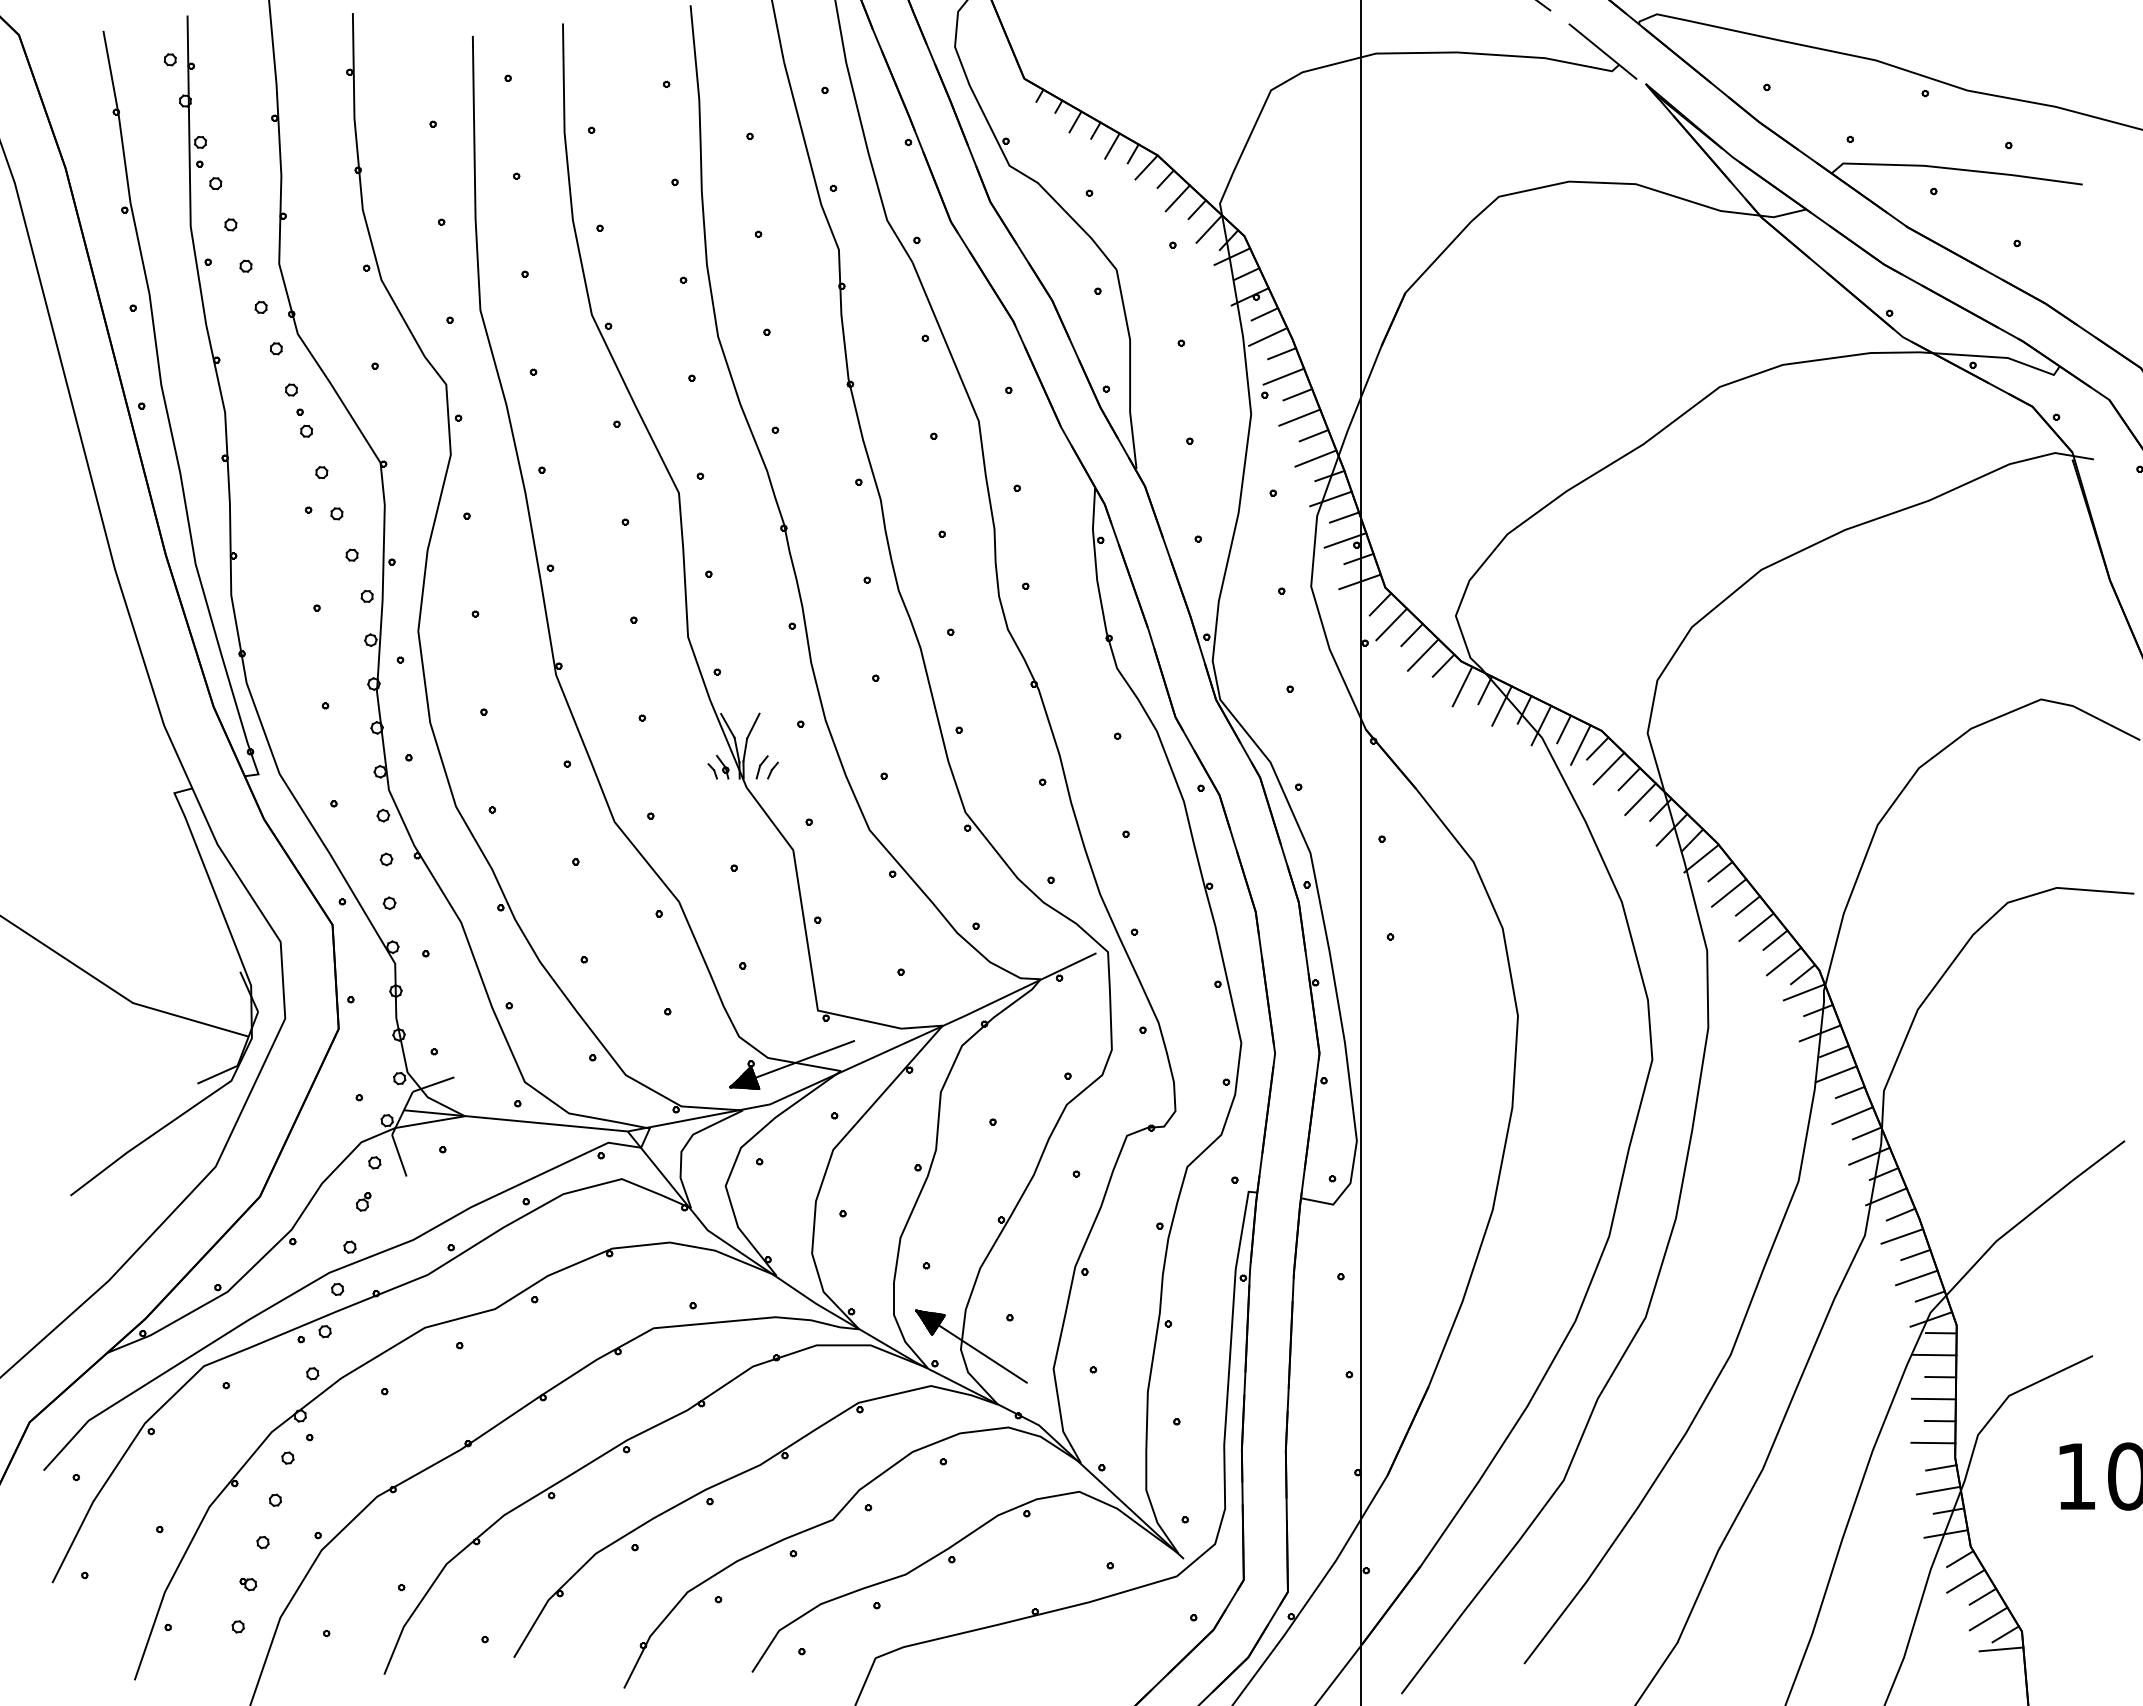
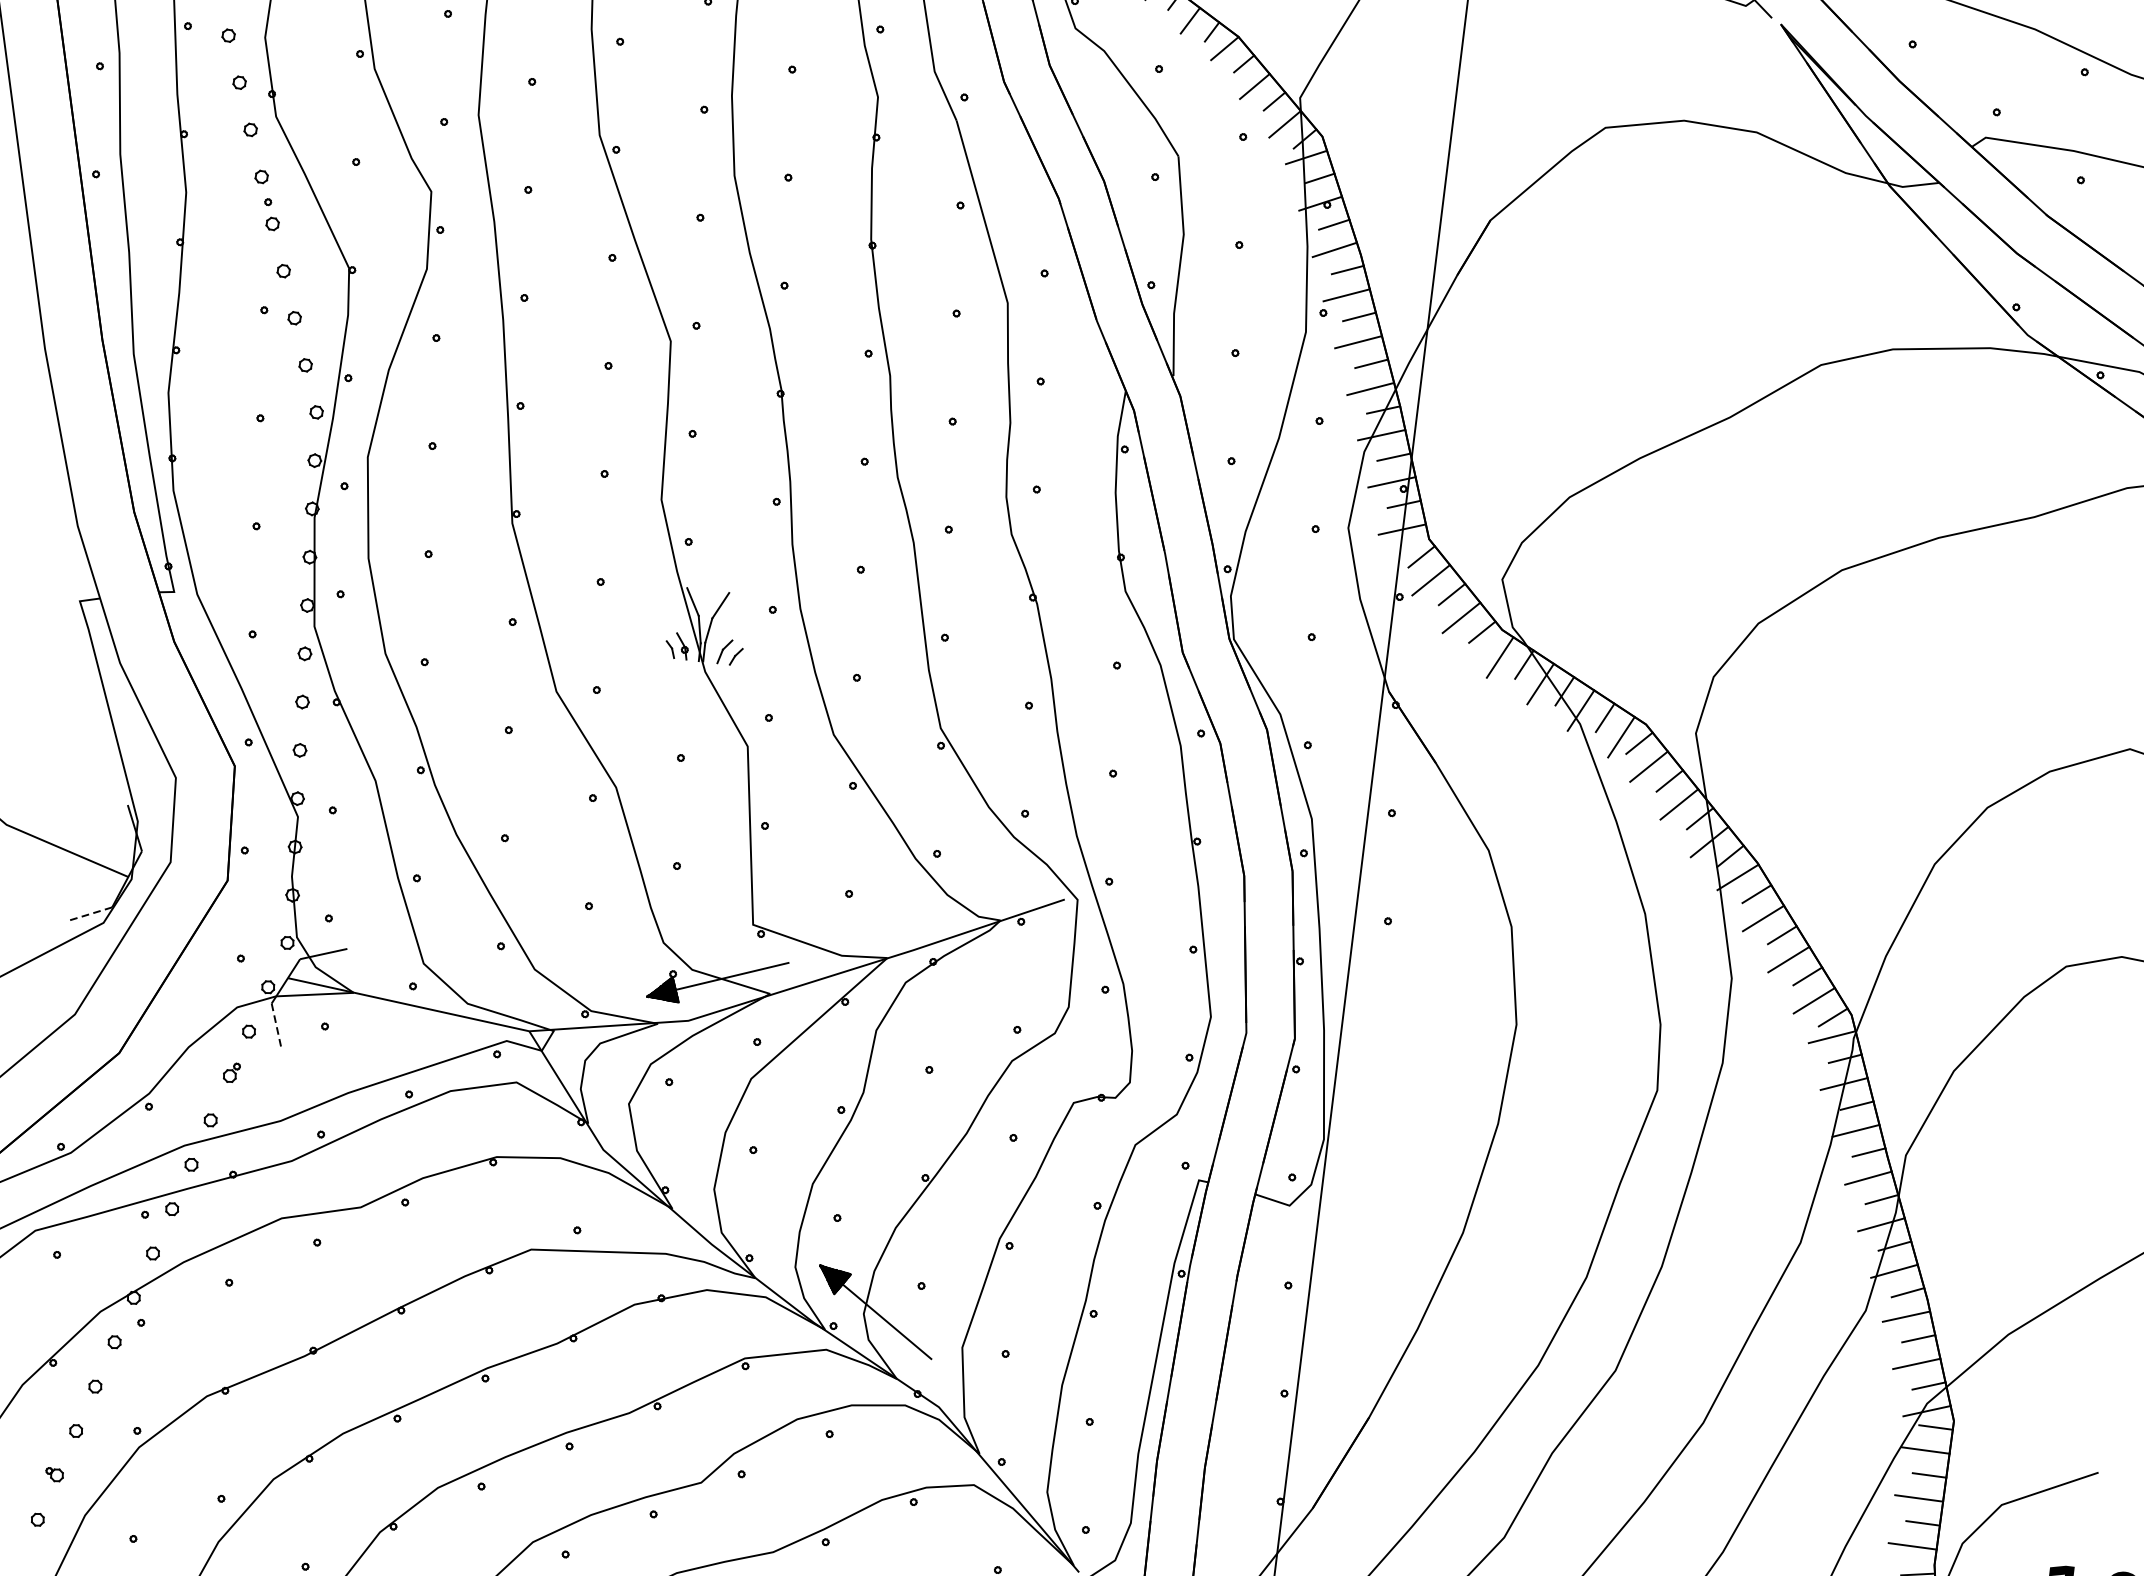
line: (217, 1074) -> (89, 914), solid -> dashed
line: (399, 1155) -> (277, 1026), solid -> dashed

